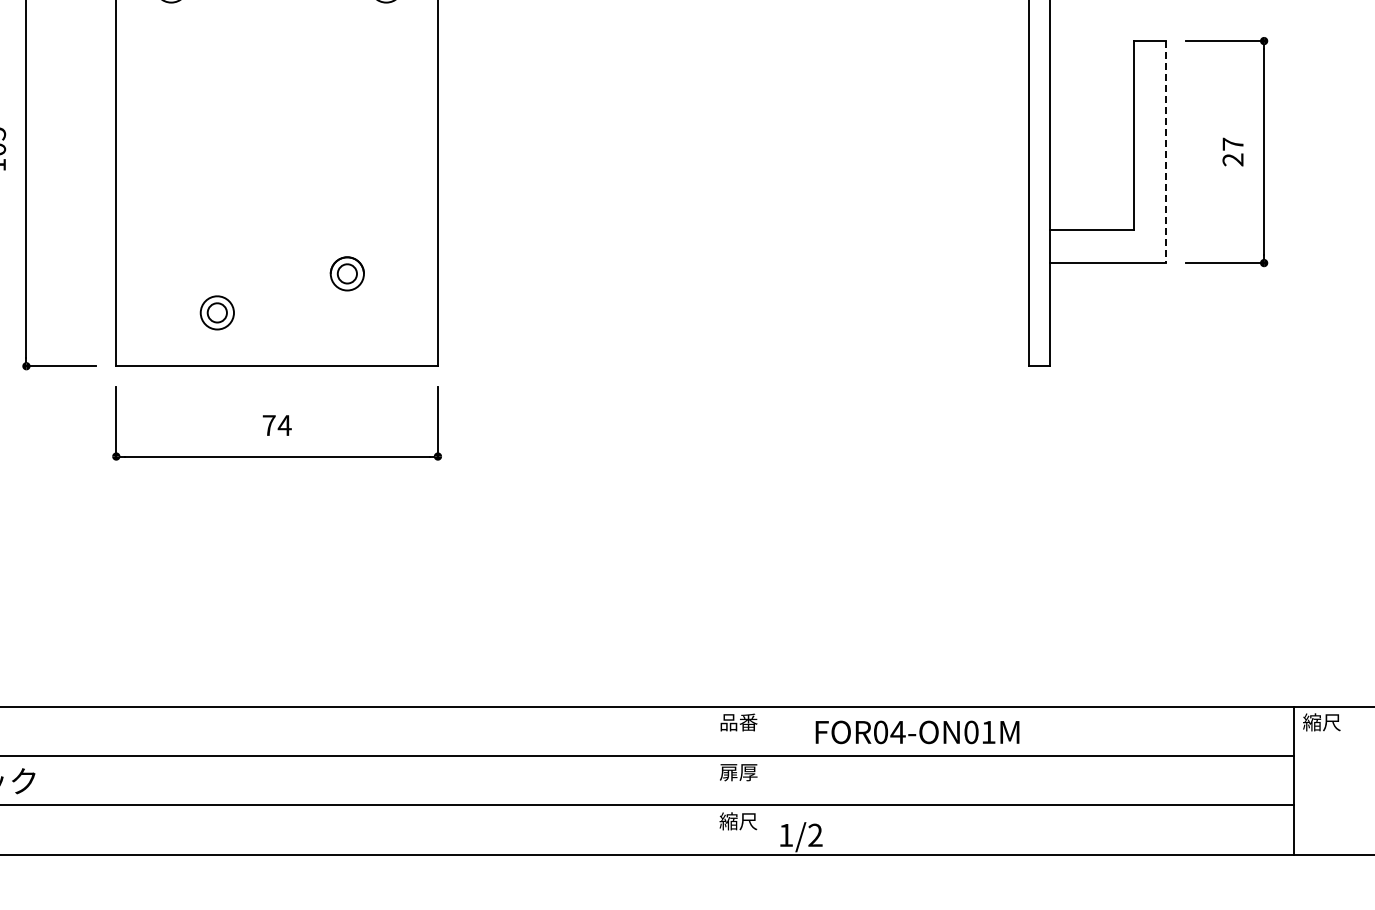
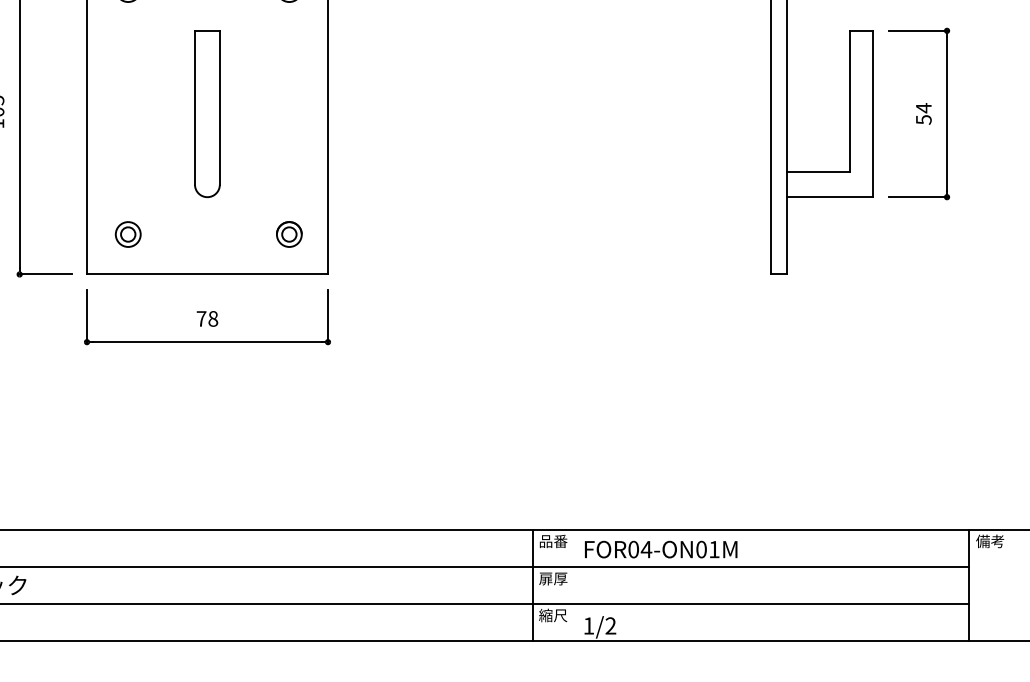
part: (276, 151) -> (207, 113), added
text: (1232, 151) -> (923, 113), 27 -> 54
line: (1165, 152) -> (873, 114), dashed -> solid
part: (346, 273) -> (288, 234), moved
part: (216, 312) -> (127, 234), moved
text: (284, 425) -> (213, 318), 74 -> 78
text: (1321, 722) -> (990, 541), 縮尺 -> 備考
text: (917, 732) -> (661, 549), moved
line: (711, 780) -> (532, 584), added

